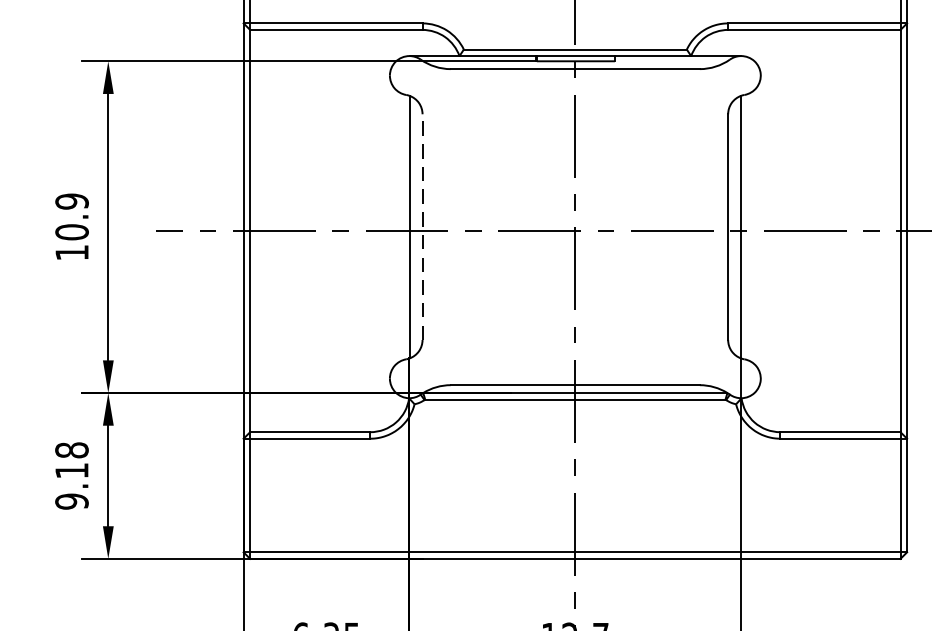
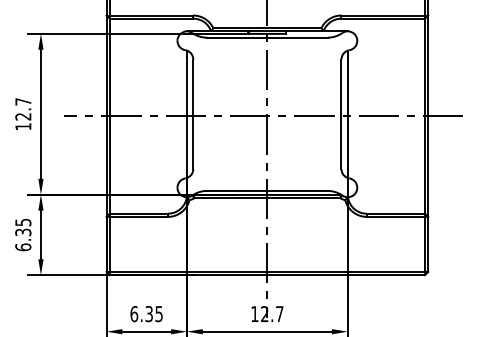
text: (72, 217) -> (23, 109), 10.9 -> 12.7
line: (422, 227) -> (193, 114), dashed -> solid
text: (72, 475) -> (23, 234), 9.18 -> 6.35

